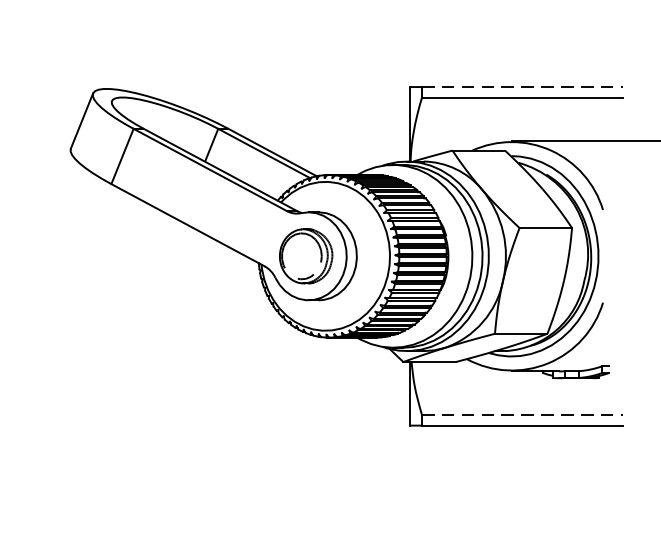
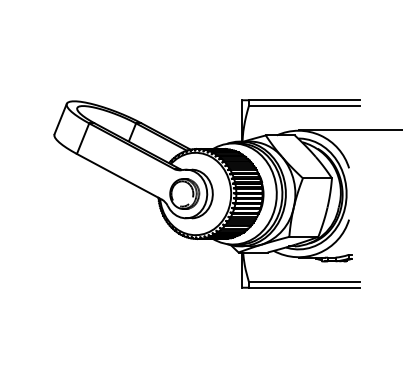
line: (522, 87) -> (304, 100), dashed -> solid
line: (522, 414) -> (304, 281), dashed -> solid

